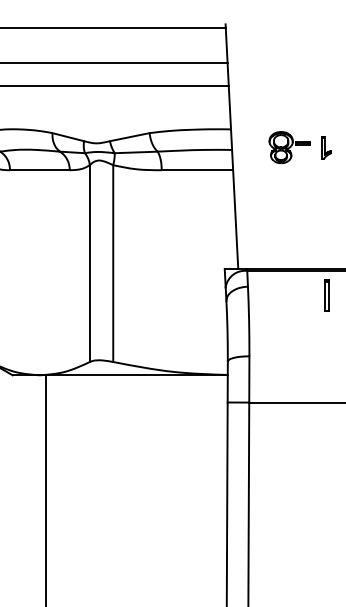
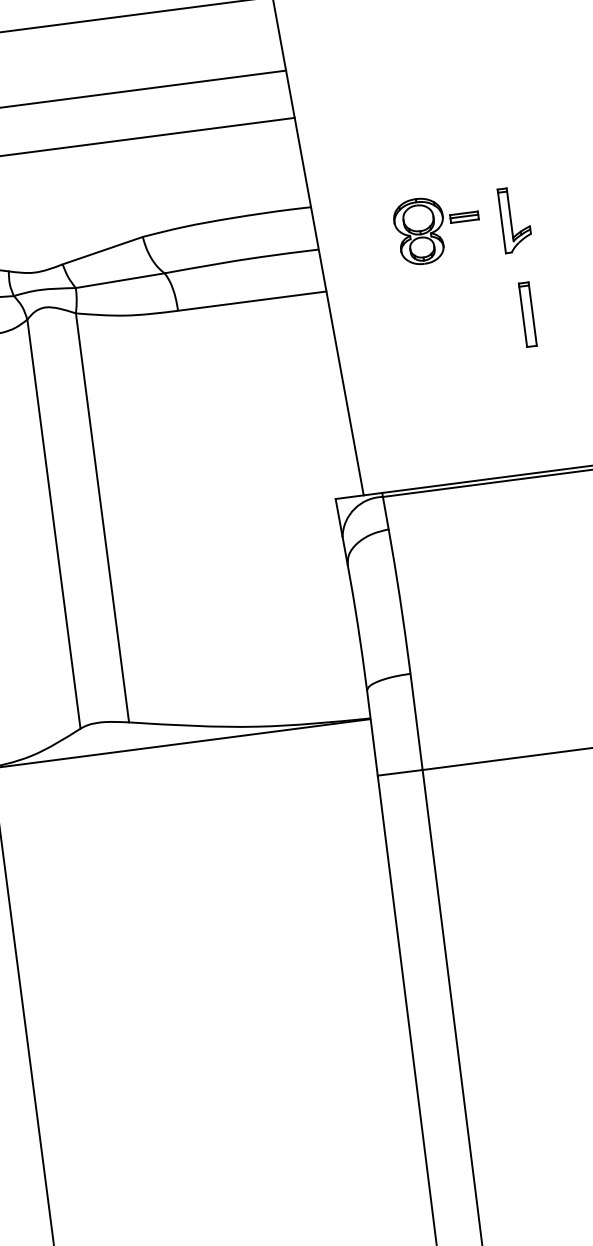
part: (326, 147) -> (514, 219), size x1.43
part: (326, 295) -> (526, 314), moved

